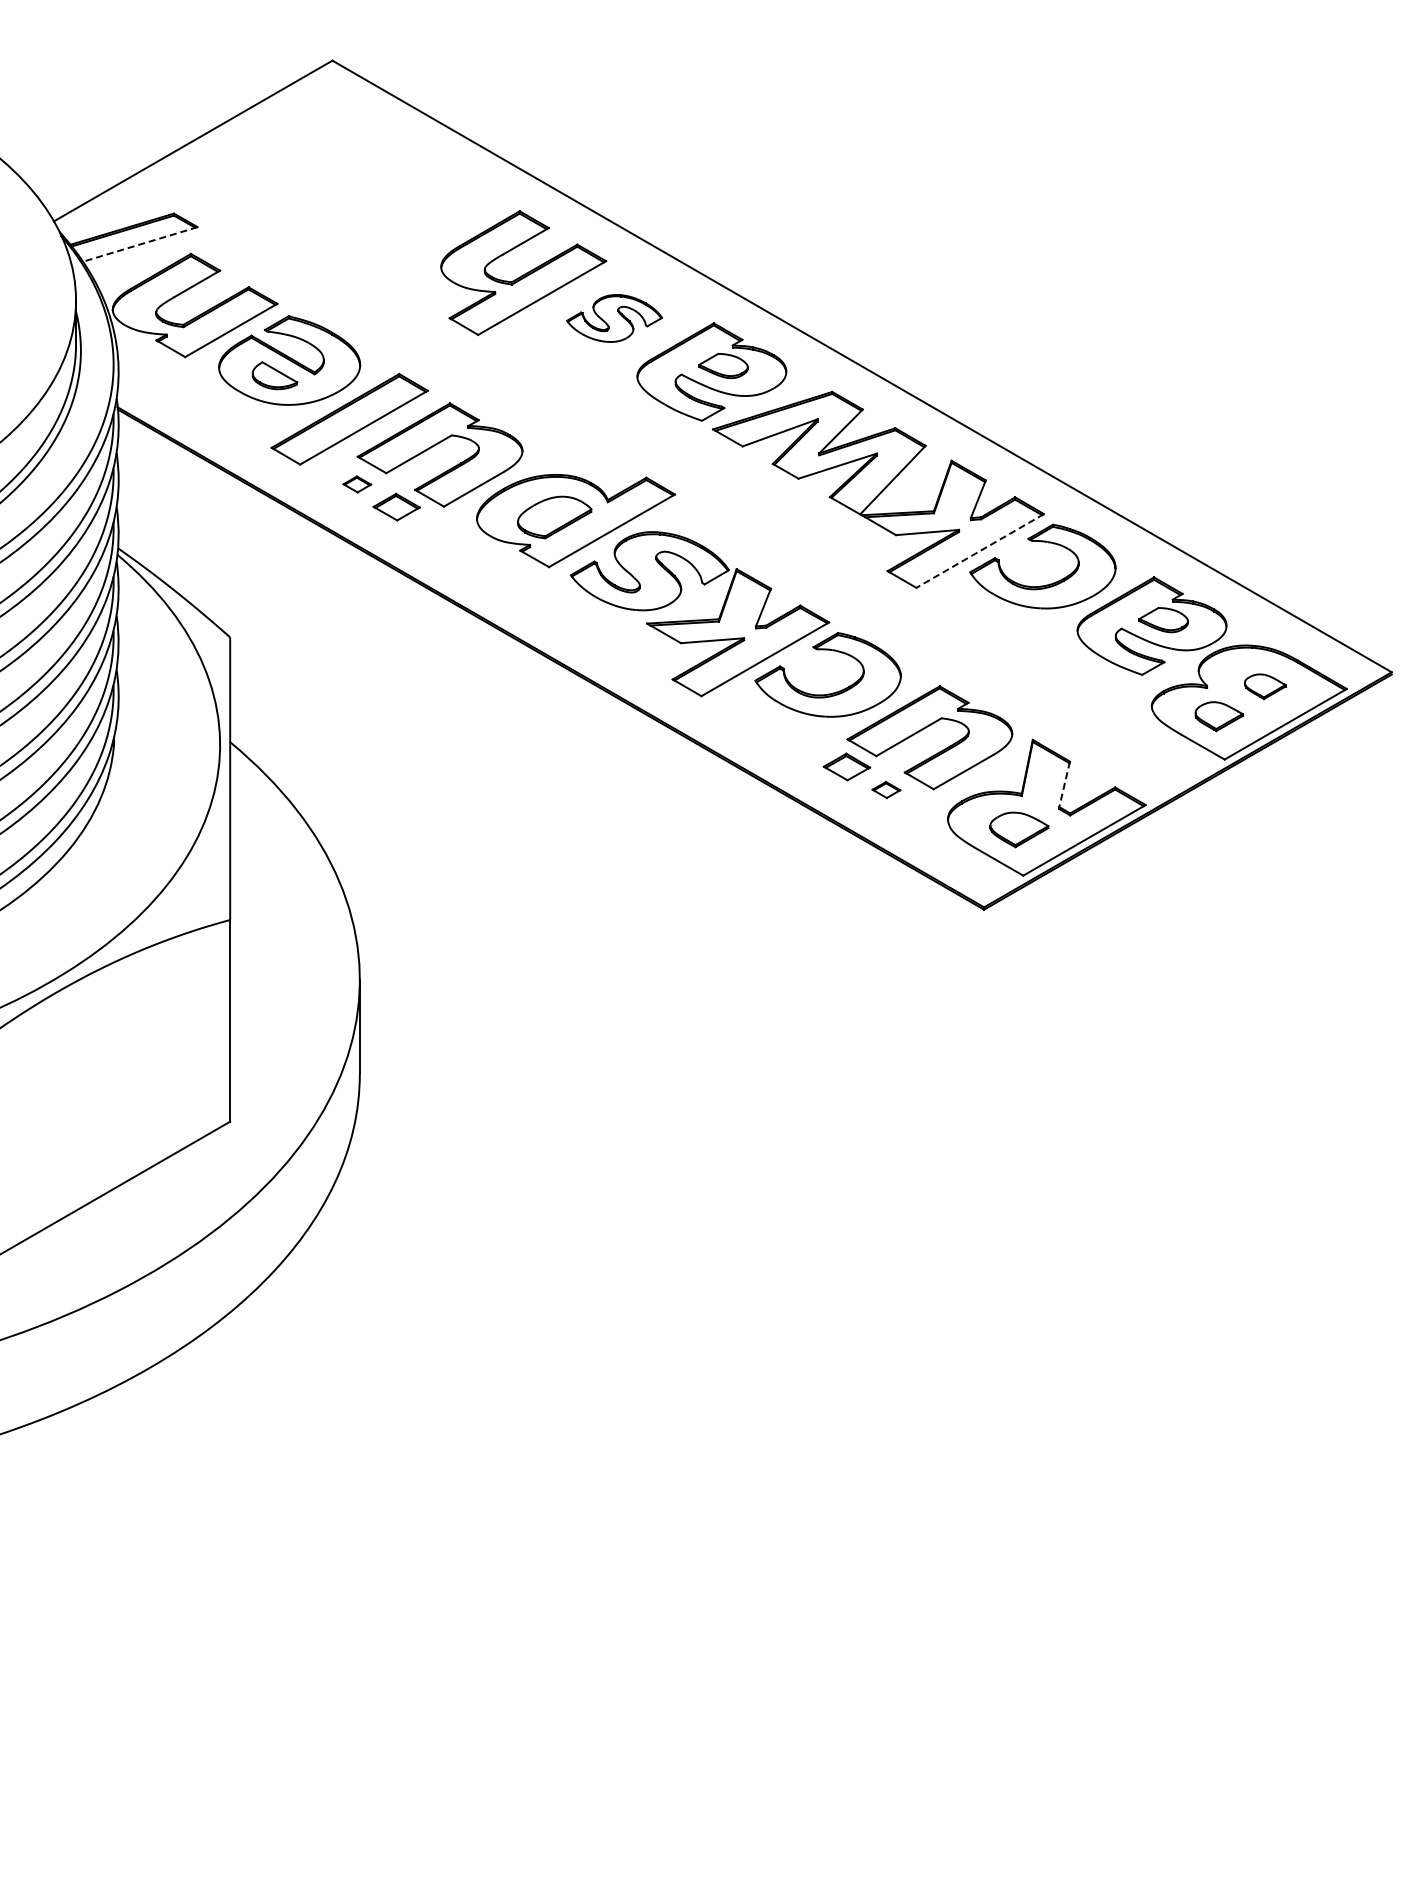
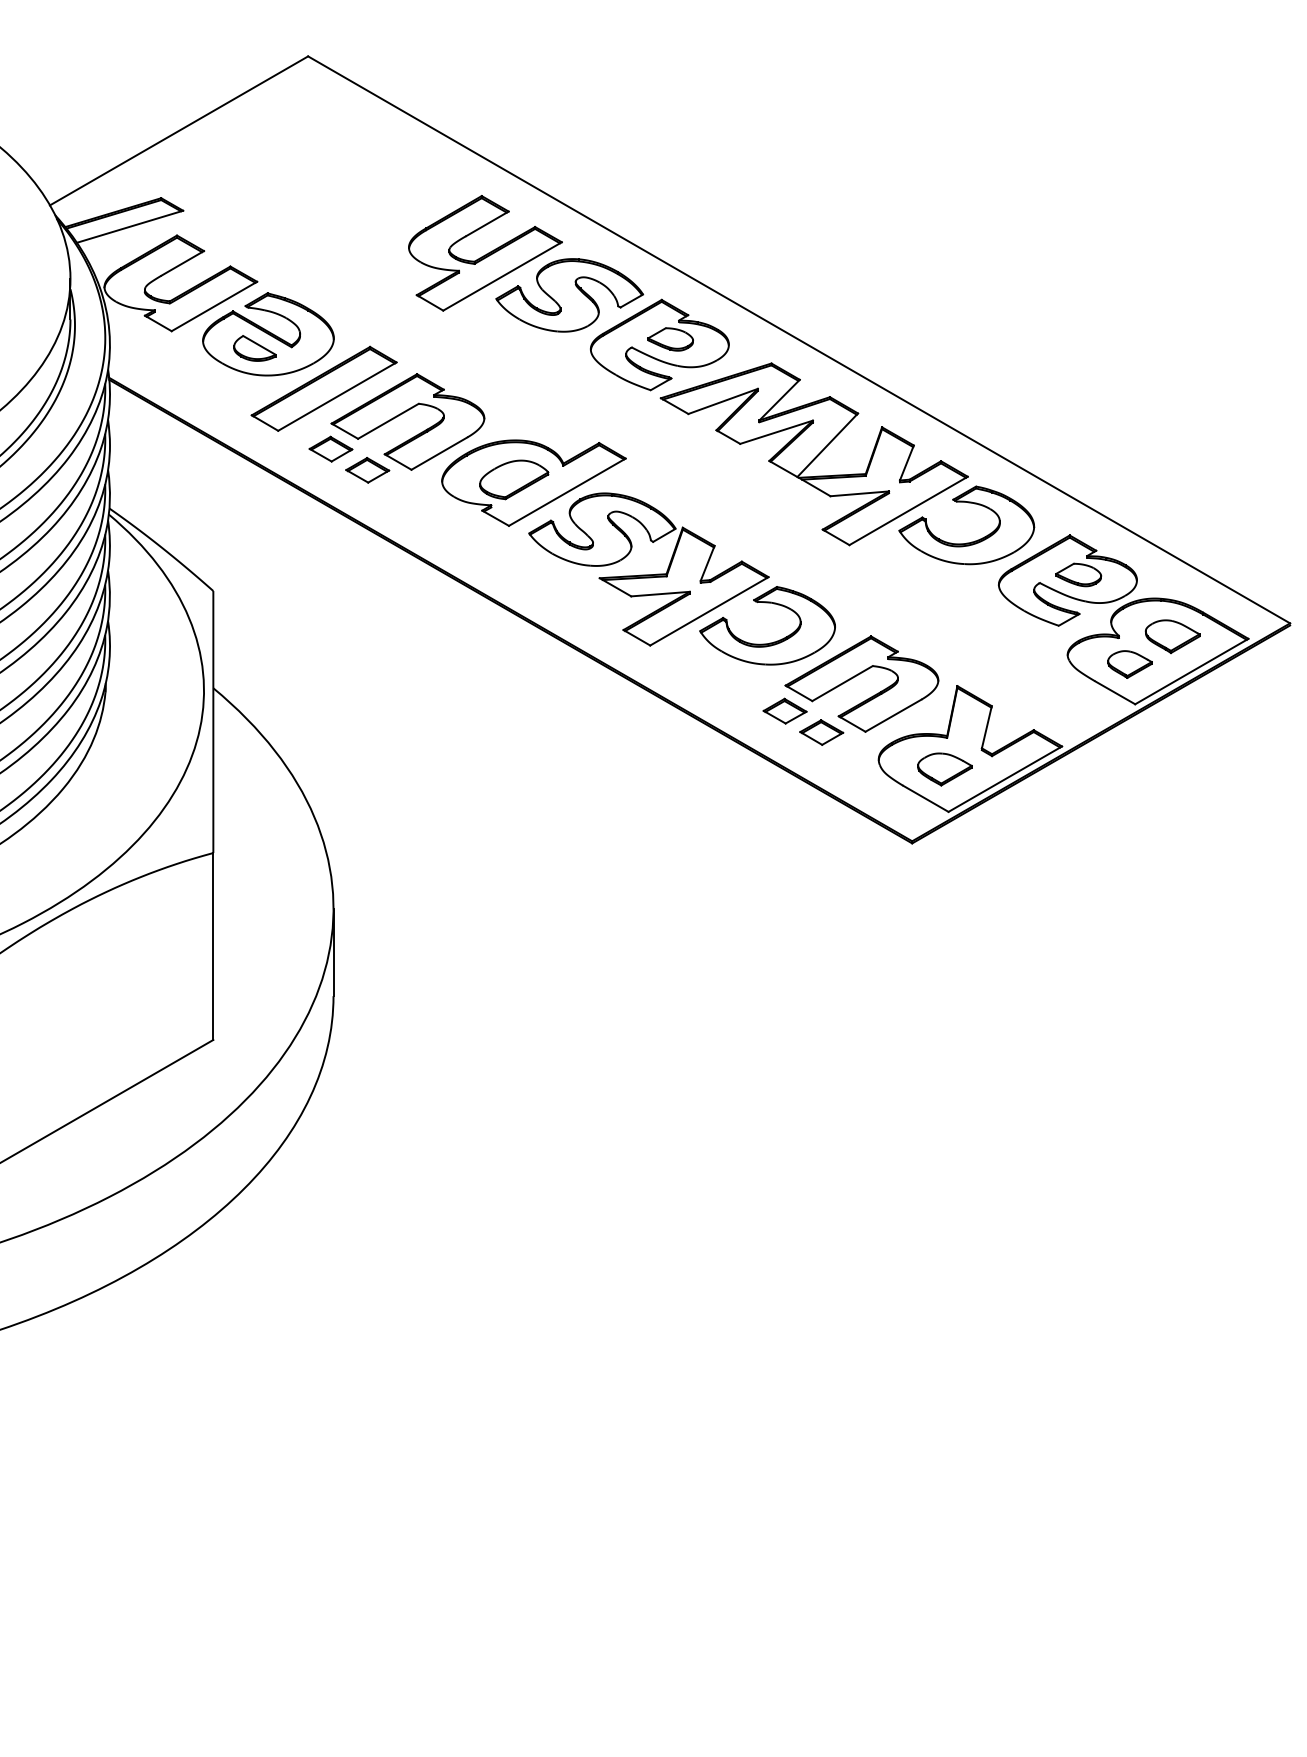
line: (140, 244) -> (130, 226), dashed -> solid
part: (614, 318) -> (569, 295), size x1.67
part: (357, 484) -> (331, 449), size x1.67
line: (980, 550) -> (908, 510), dashed -> solid
part: (1265, 686) -> (1173, 636), size x1.43
line: (1064, 784) -> (986, 727), dashed -> solid
part: (886, 789) -> (821, 732), size x1.67

